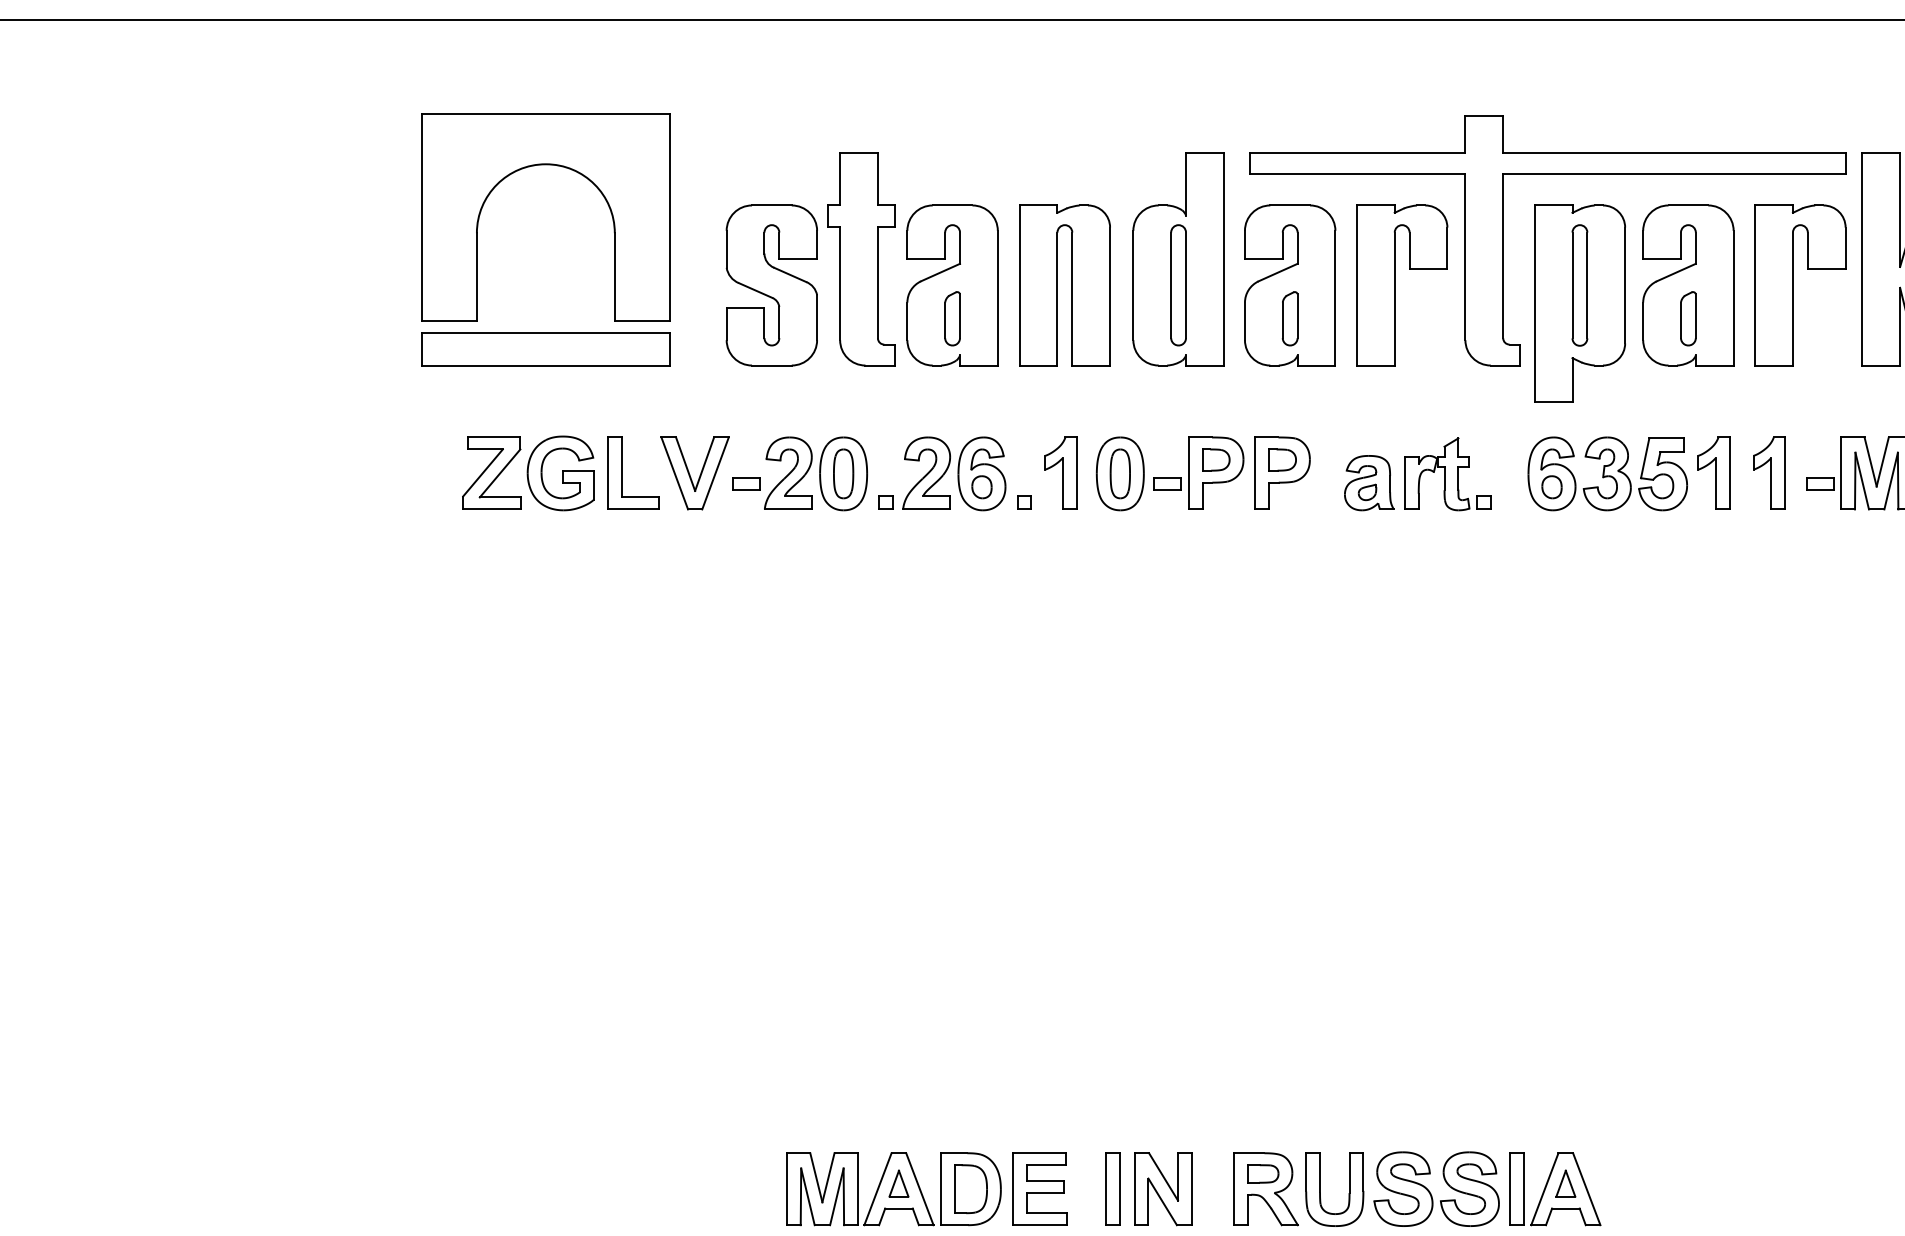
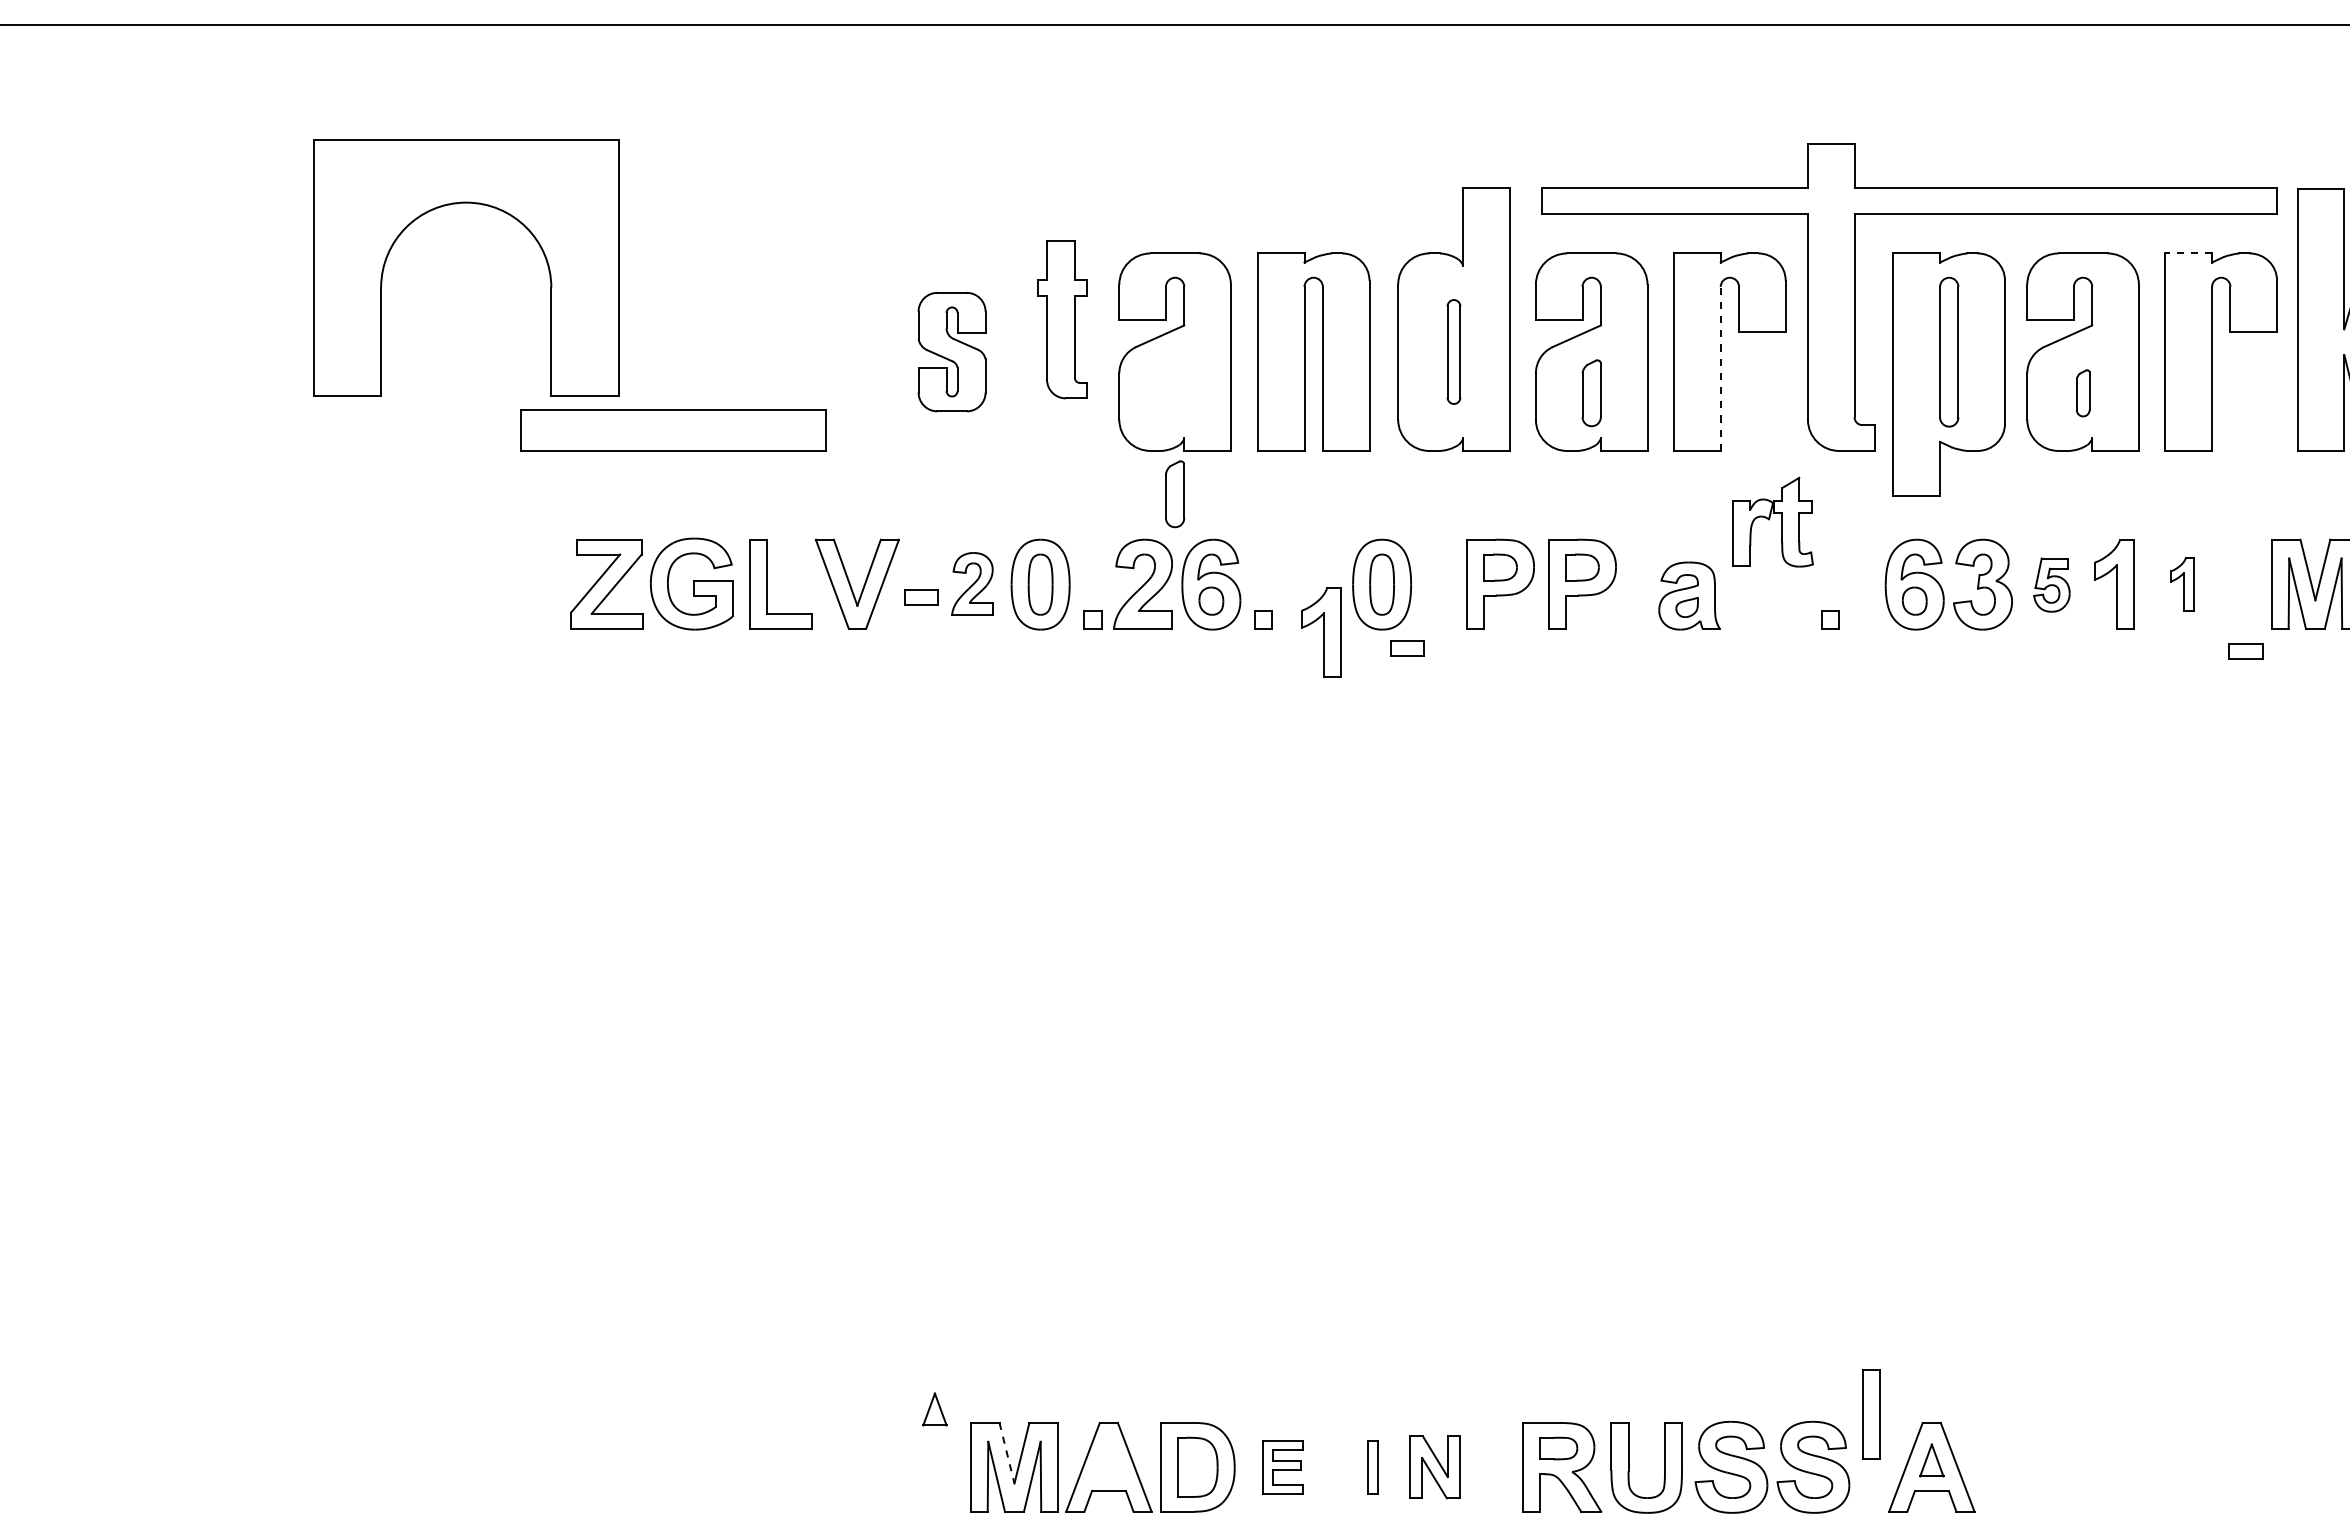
part: (553, 165) -> (475, 204), moved
line: (1773, 205) -> (2188, 253), solid -> dashed
part: (861, 258) -> (1062, 319), size x0.6
part: (771, 284) -> (951, 351), size x0.6
part: (1178, 284) -> (1453, 351), size x0.7
line: (1394, 298) -> (1720, 368), solid -> dashed
part: (952, 318) -> (1175, 494), moved
part: (1688, 318) -> (2083, 393), size x0.7
part: (788, 472) -> (972, 583), size x0.7
part: (1060, 473) -> (1321, 632), moved
part: (1436, 473) -> (1772, 521), moved
part: (1662, 473) -> (2051, 584), size x0.6
part: (1768, 473) -> (2182, 584), size x0.6
part: (1167, 484) -> (1407, 648), moved
part: (1820, 484) -> (2245, 651), moved
line: (816, 1177) -> (1007, 1453), solid -> dashed
part: (898, 1183) -> (934, 1409), moved
part: (1162, 1188) -> (1434, 1466), size x0.7
part: (1040, 1189) -> (1283, 1467), size x0.6
part: (1112, 1189) -> (1372, 1467), size x0.6
part: (1516, 1189) -> (1871, 1414), moved

